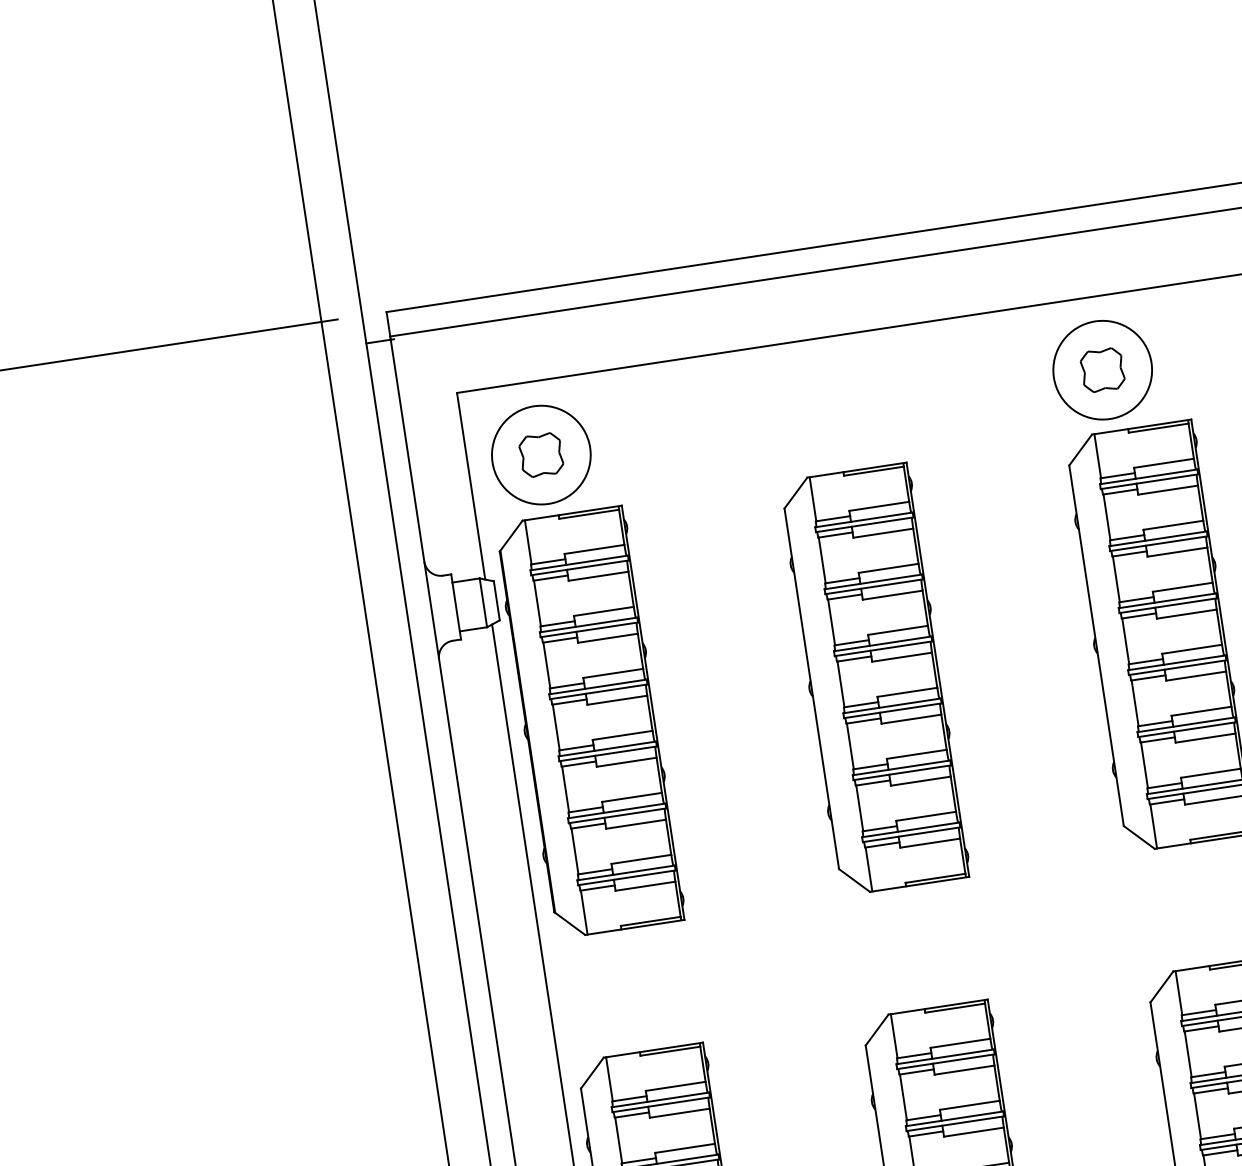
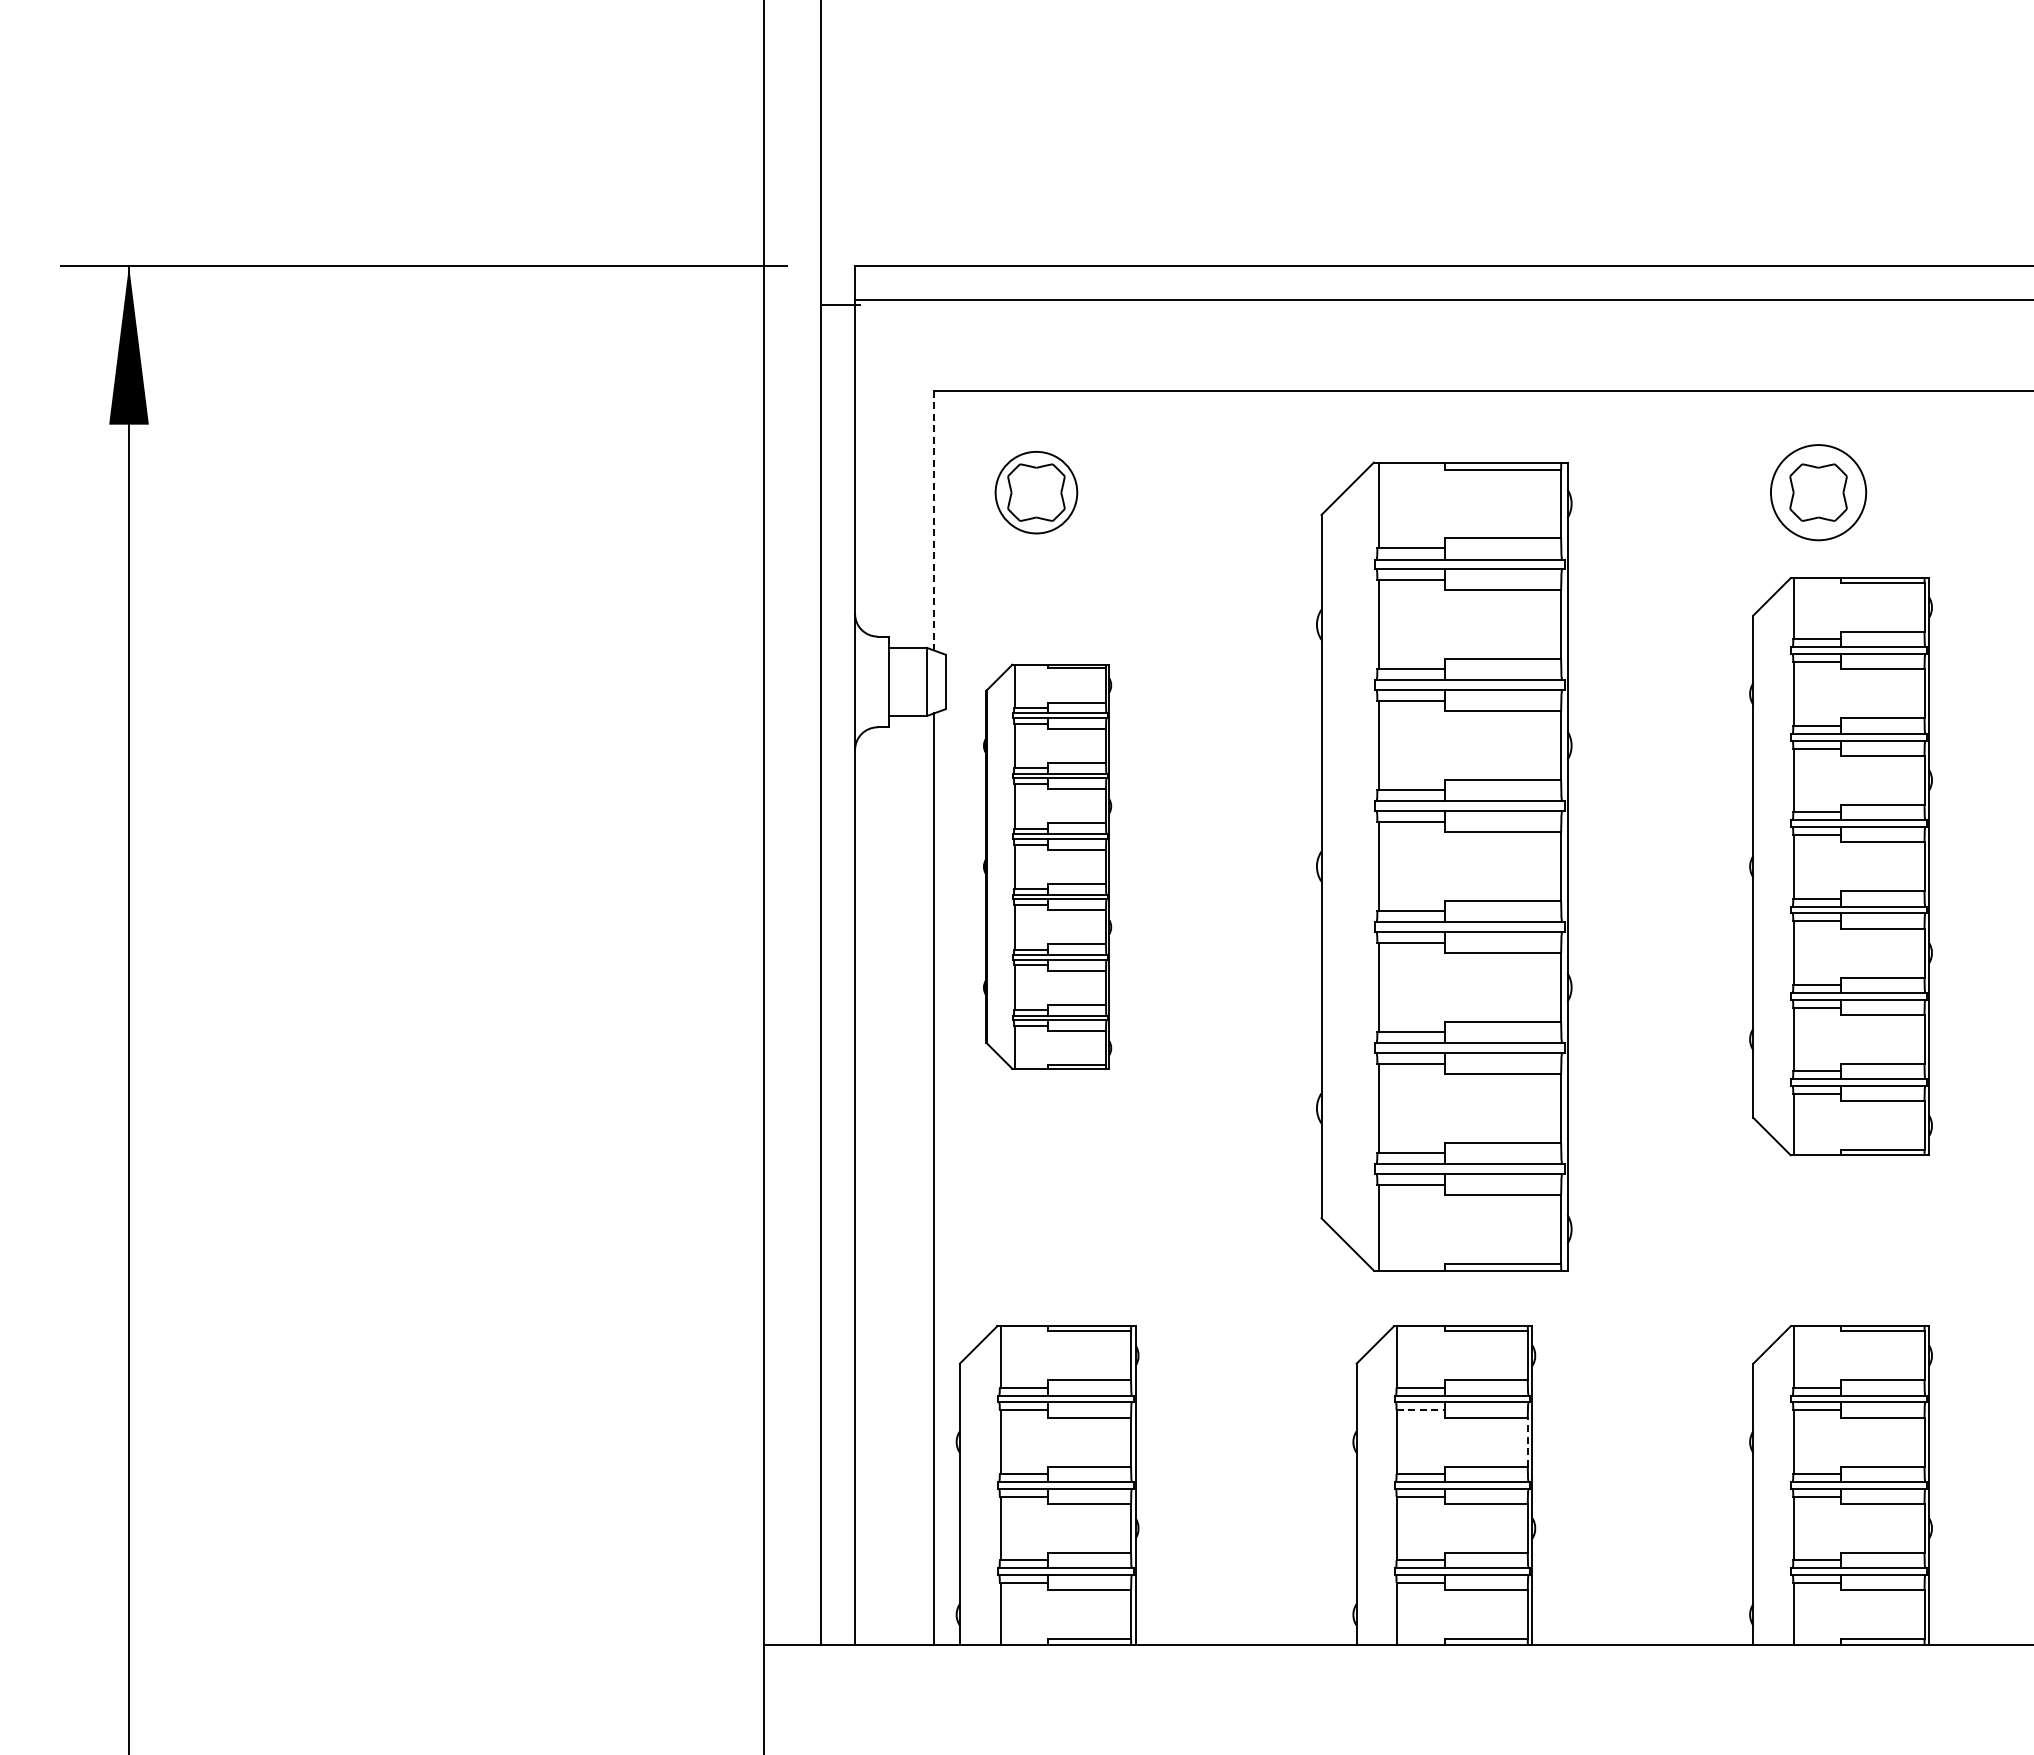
circle: (1102, 370) -> (1818, 492), size x0.7
circle: (541, 454) -> (1036, 492), size x0.6
line: (471, 486) -> (934, 520), solid -> dashed
part: (874, 679) -> (1444, 866), size x1.4
part: (589, 722) -> (1047, 866), size x0.7
line: (916, 1072) -> (1420, 1410), solid -> dashed
line: (996, 1082) -> (1527, 1441), solid -> dashed

